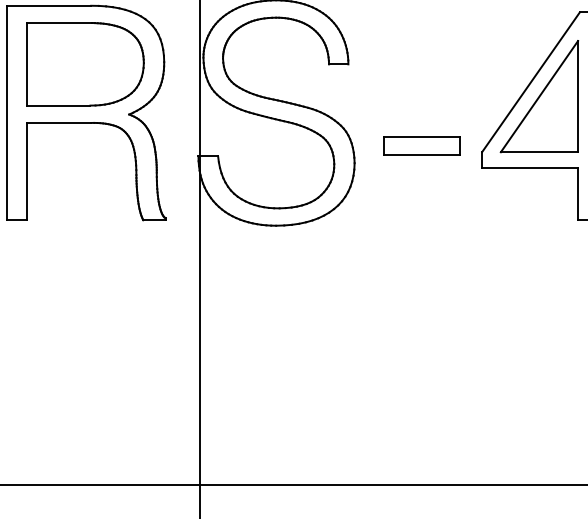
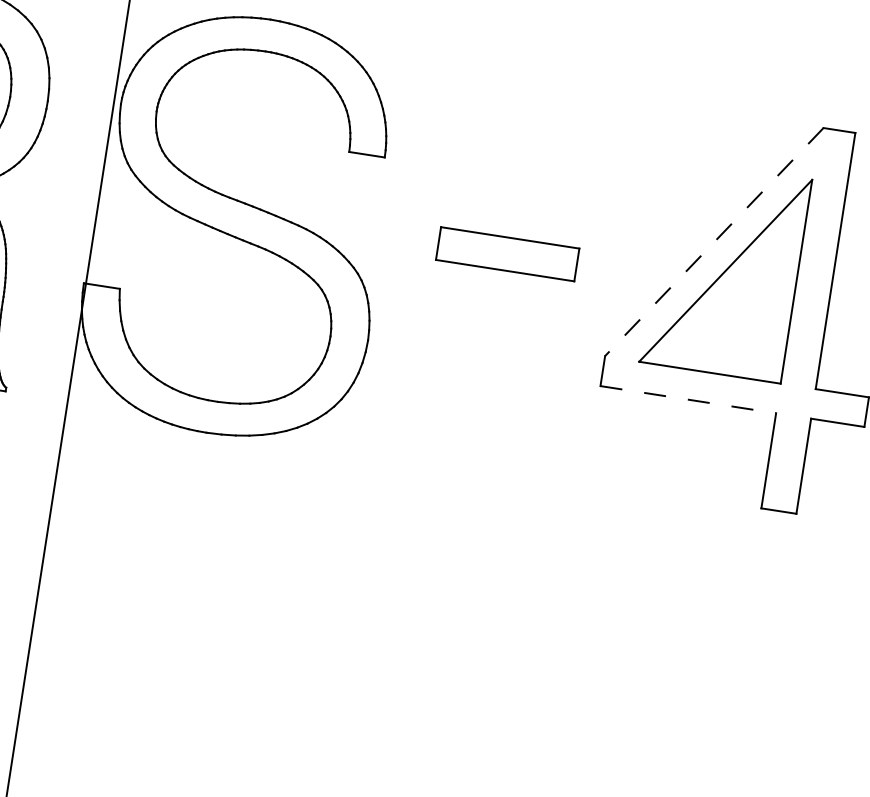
line: (530, 82) -> (713, 242), solid -> dashed
part: (421, 145) -> (507, 253), moved
line: (530, 168) -> (688, 399), solid -> dashed

